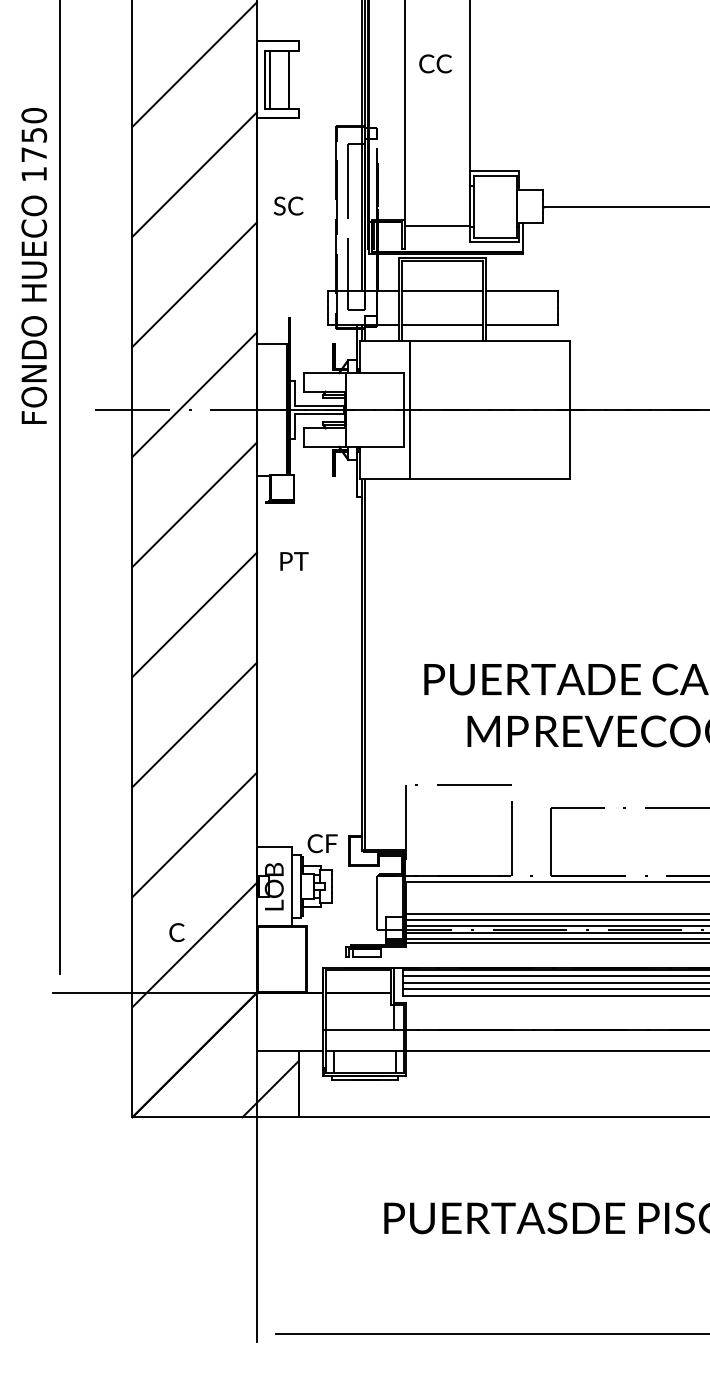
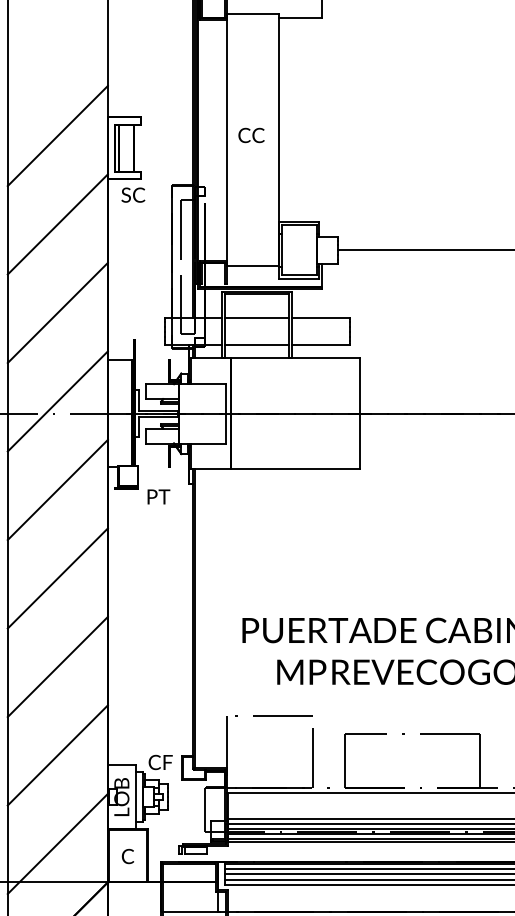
text: (288, 205) -> (133, 194), moved
text: (294, 561) -> (158, 497), moved
text: (176, 932) -> (127, 856), moved

